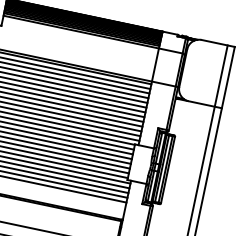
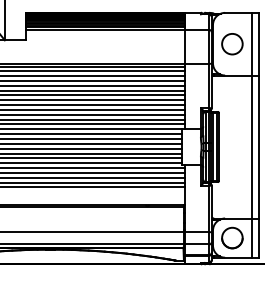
circle: (202, 72) -> (232, 44), added

